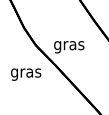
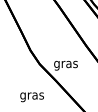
text: (25, 74) -> (31, 97), moved

